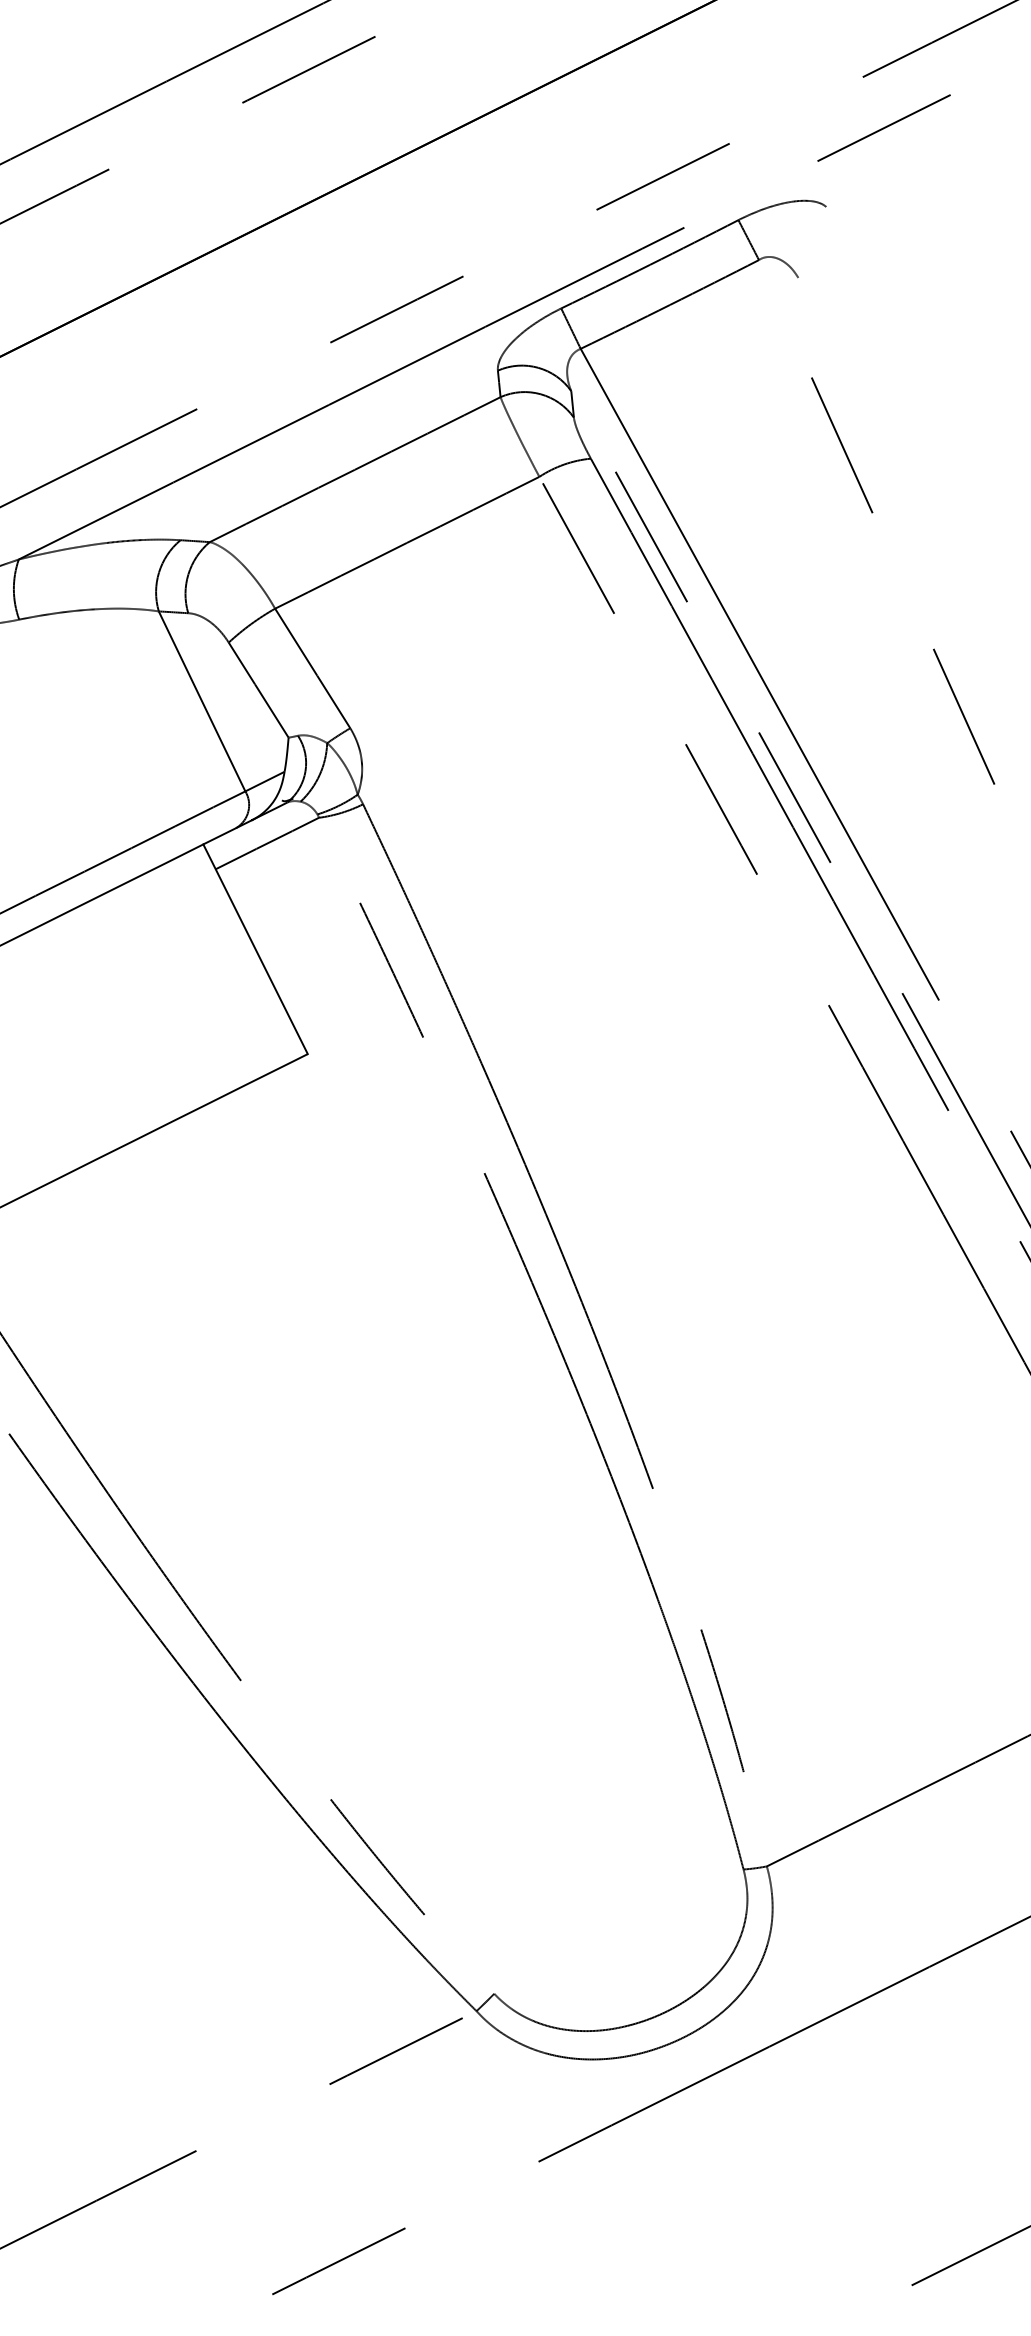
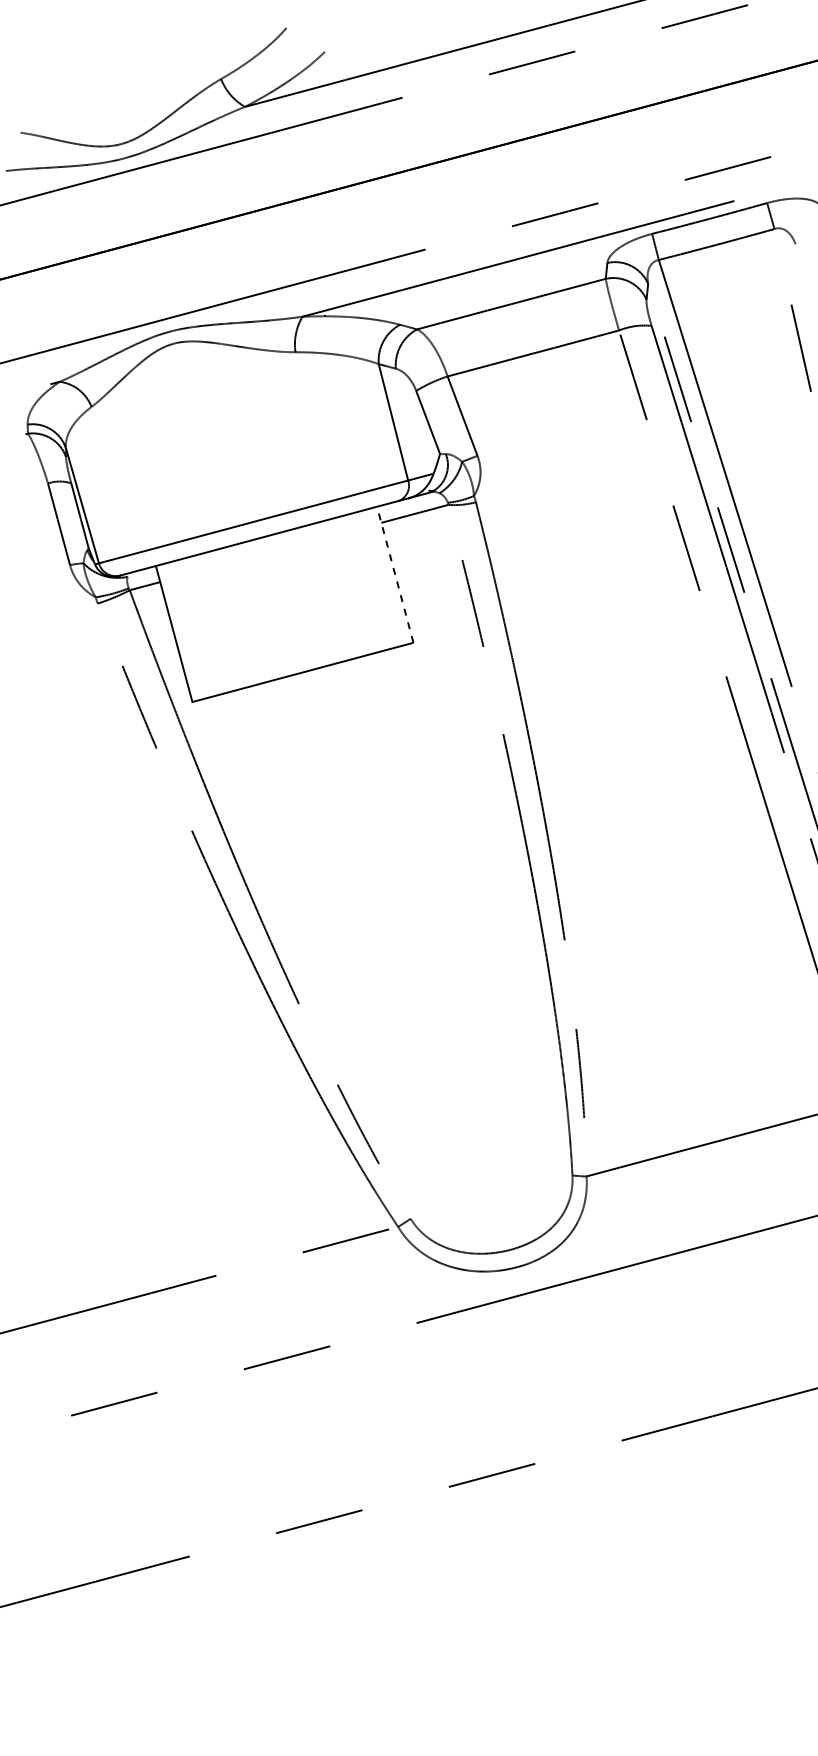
line: (255, 948) -> (395, 574), solid -> dashed

